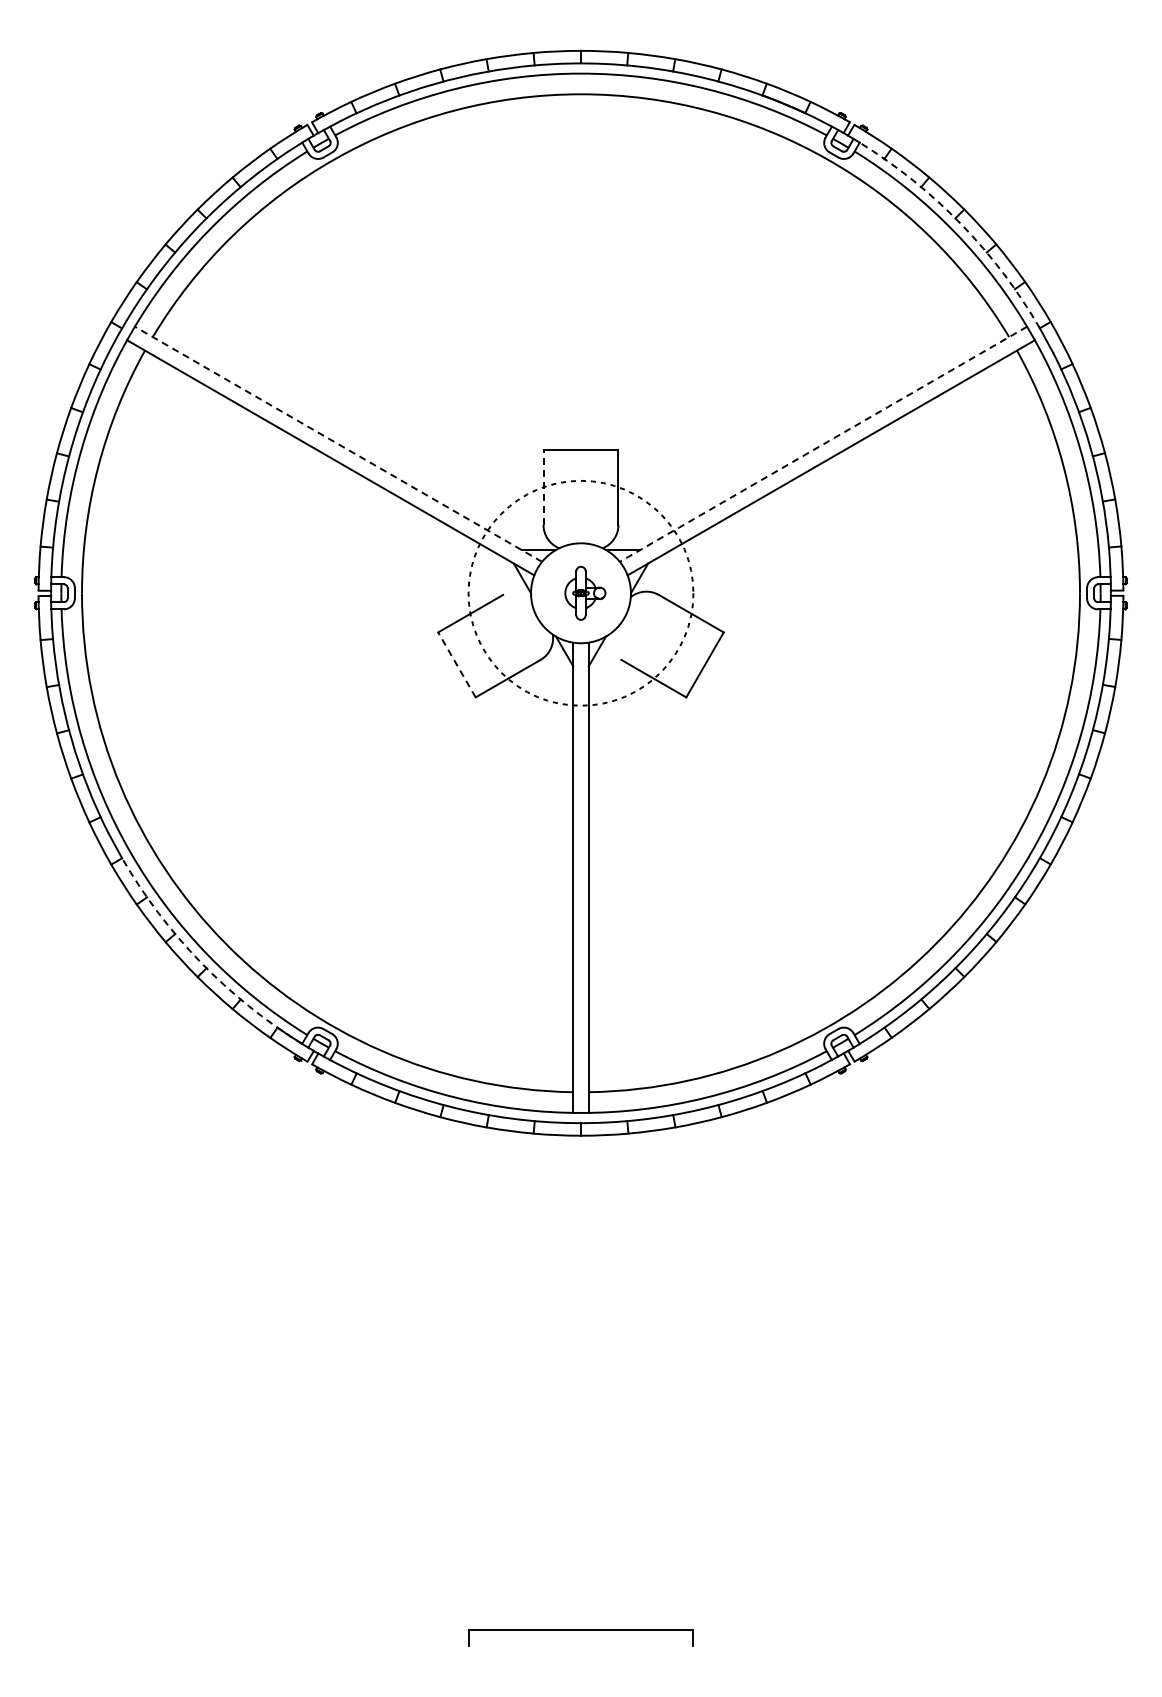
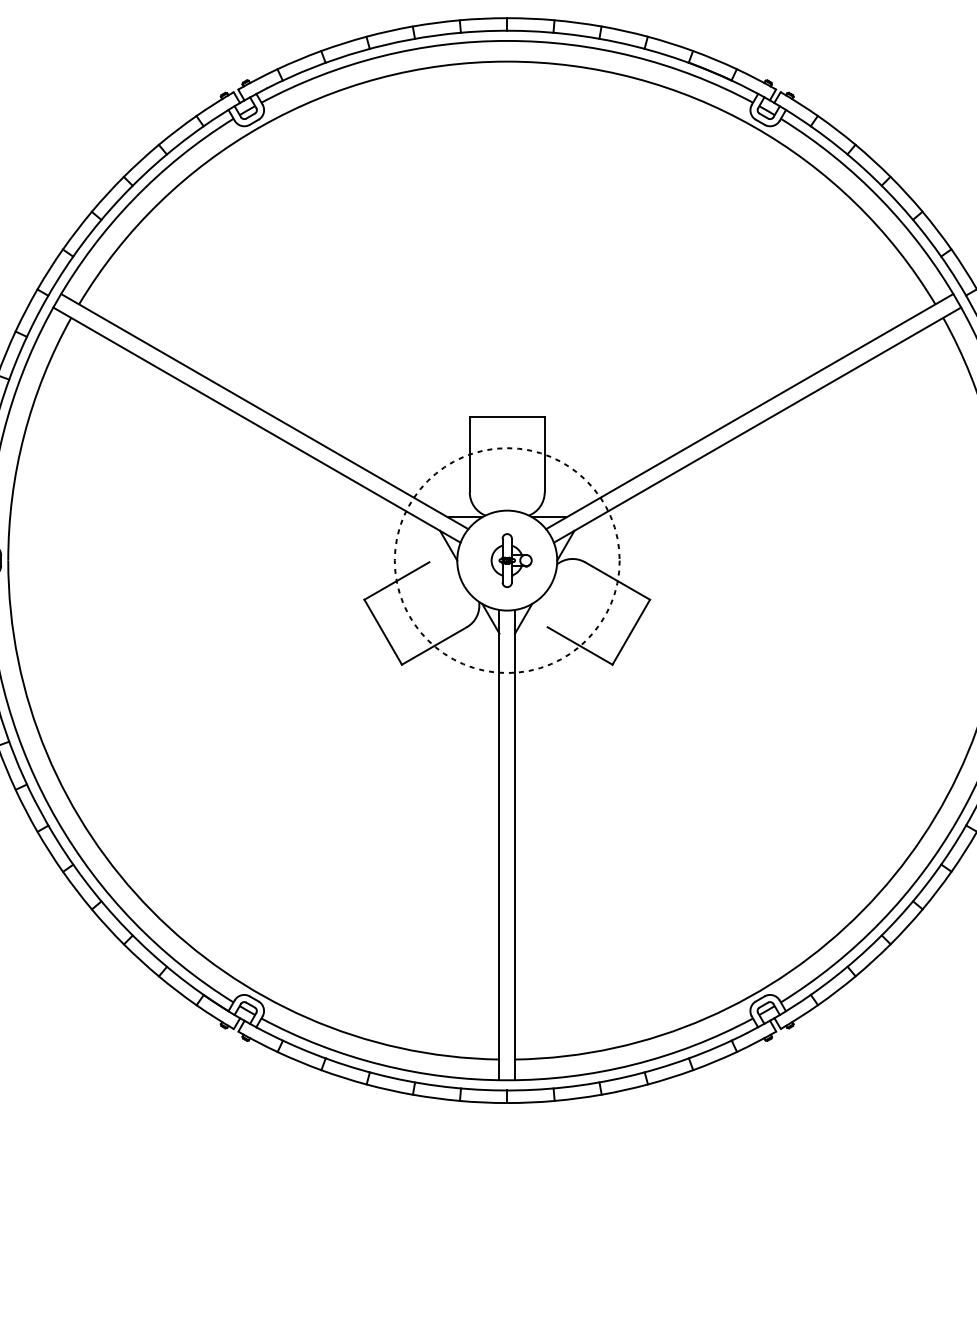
arc: (961, 224) -> (887, 191), dashed -> solid
line: (338, 444) -> (264, 411), dashed -> solid
line: (823, 444) -> (749, 411), dashed -> solid
line: (543, 487) -> (469, 454), dashed -> solid
line: (456, 664) -> (382, 631), dashed -> solid
arc: (200, 962) -> (126, 929), dashed -> solid

